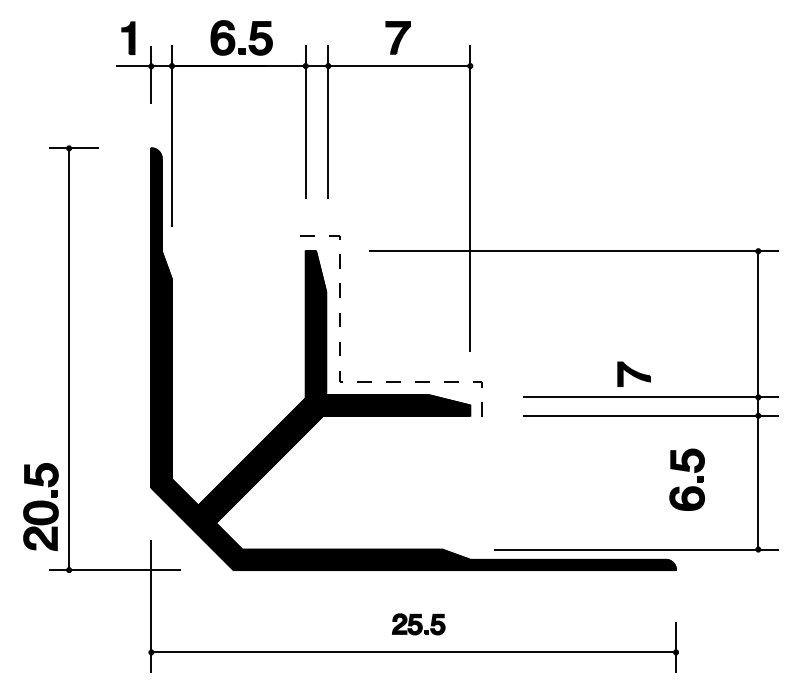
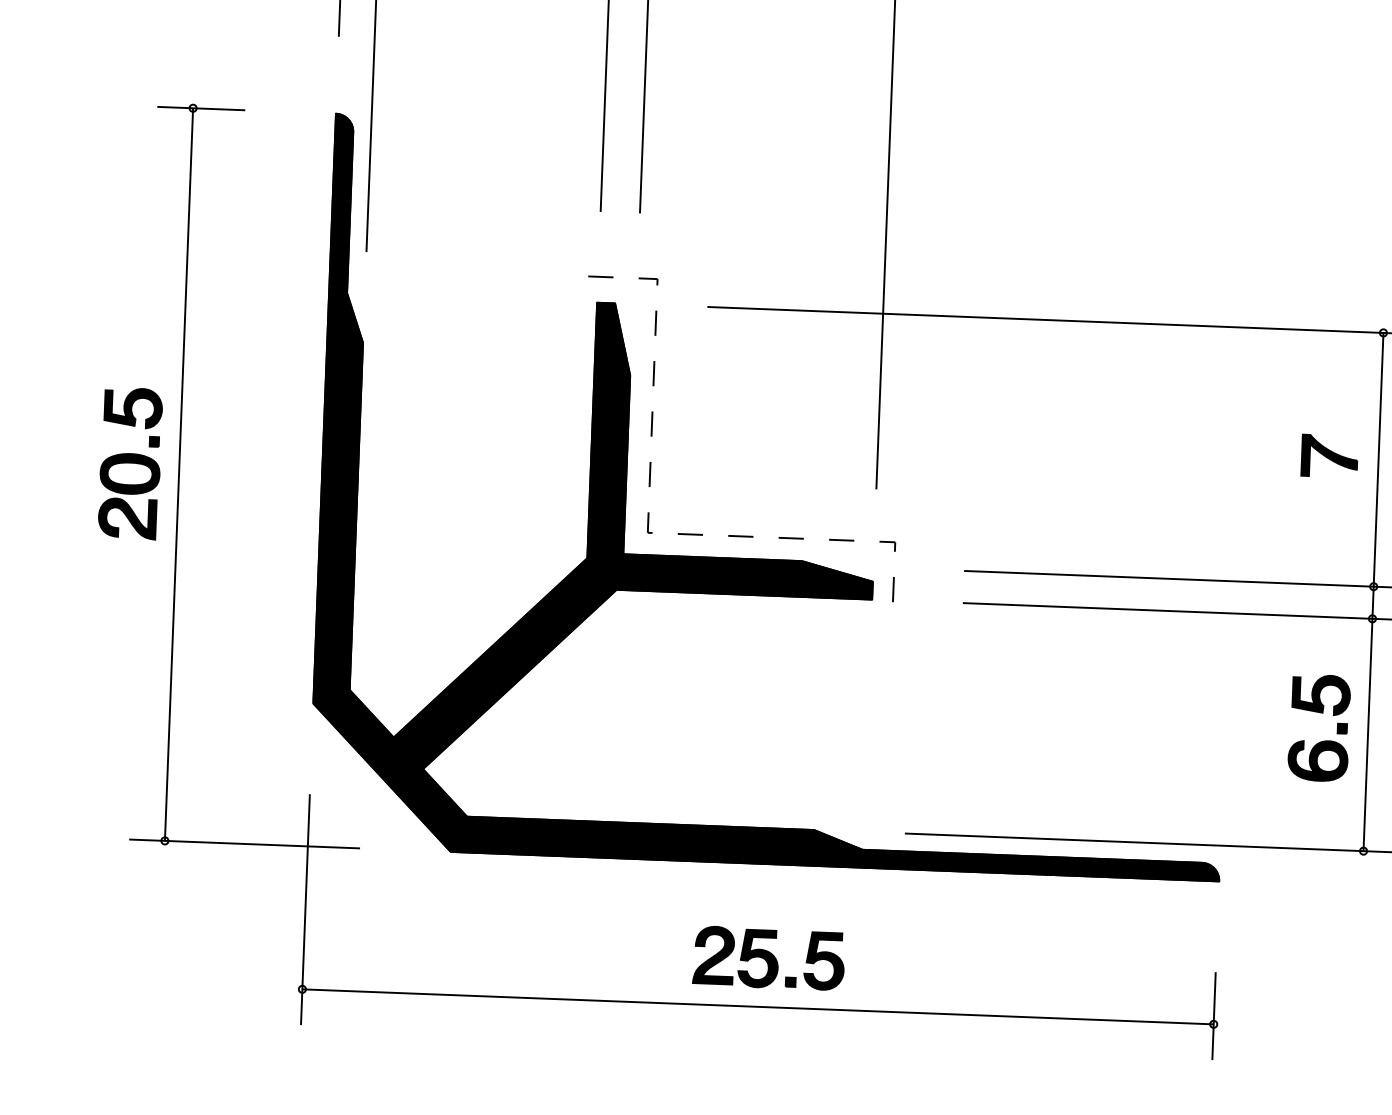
part: (633, 373) -> (1328, 454), moved
part: (689, 486) -> (1322, 739), moved
part: (40, 507) -> (129, 464), moved
part: (418, 624) -> (768, 958), size x1.67

